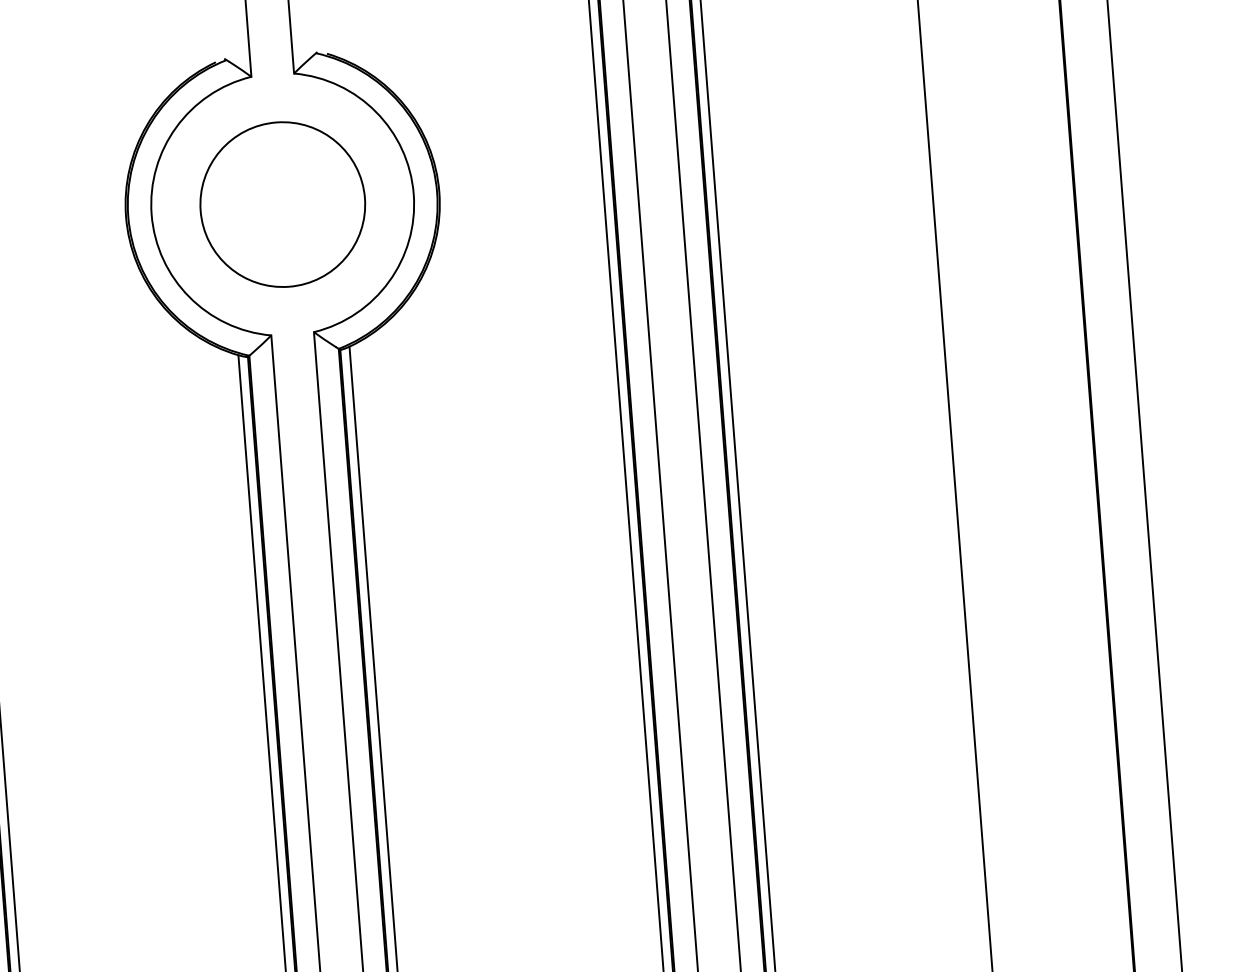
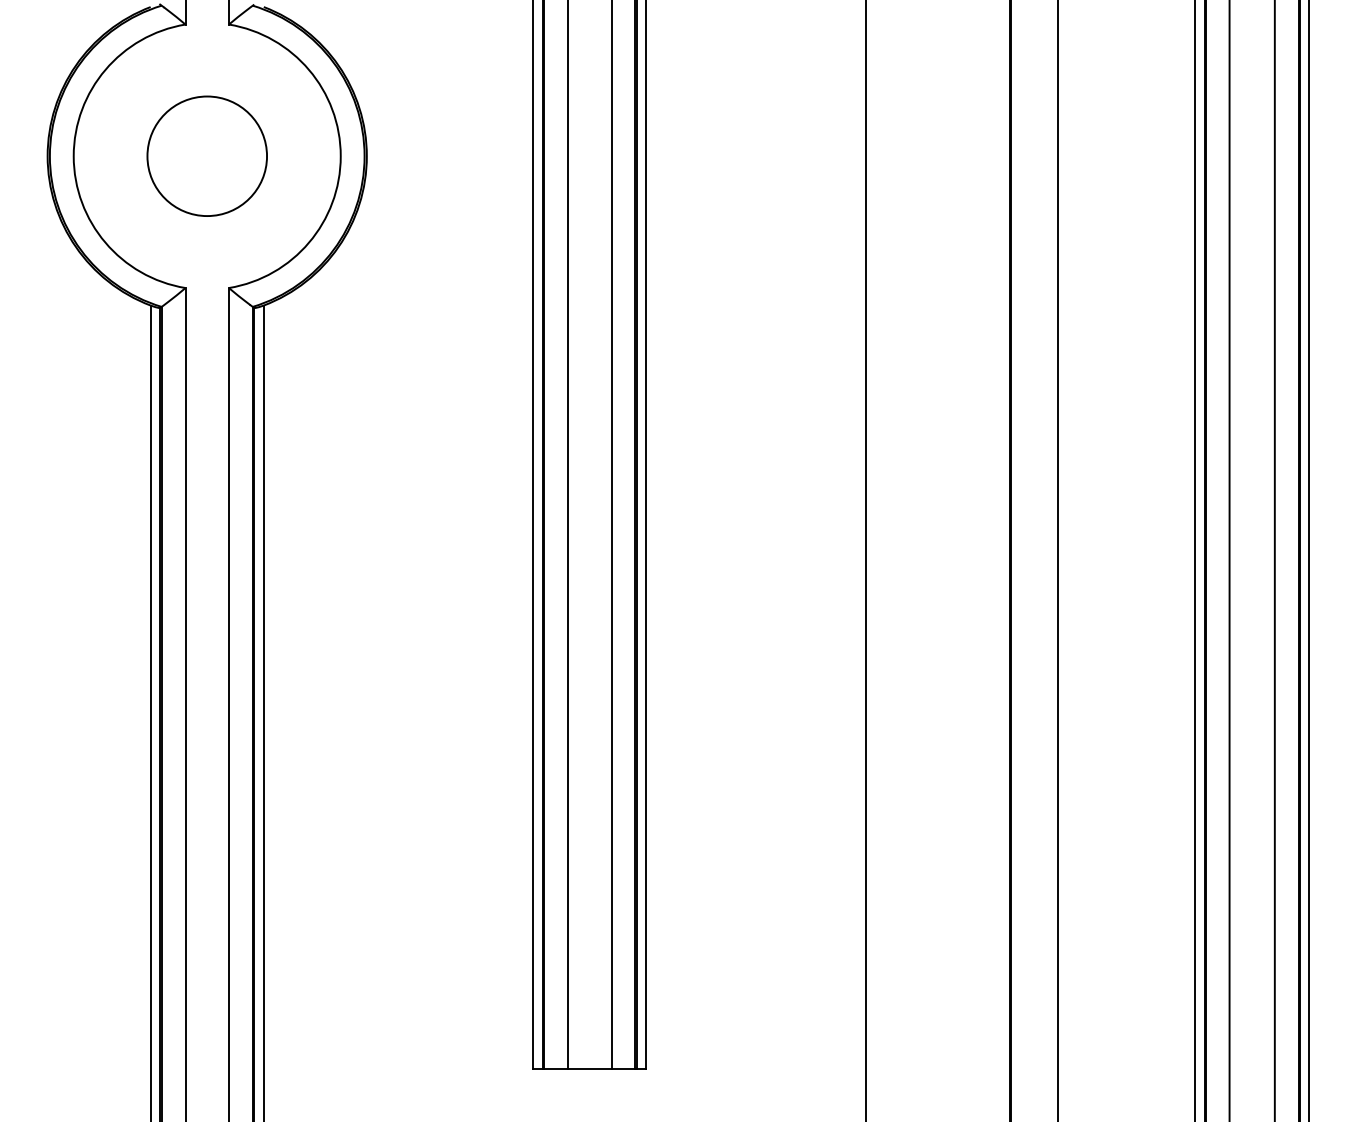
circle: (281, 203) -> (206, 155), size x0.71

